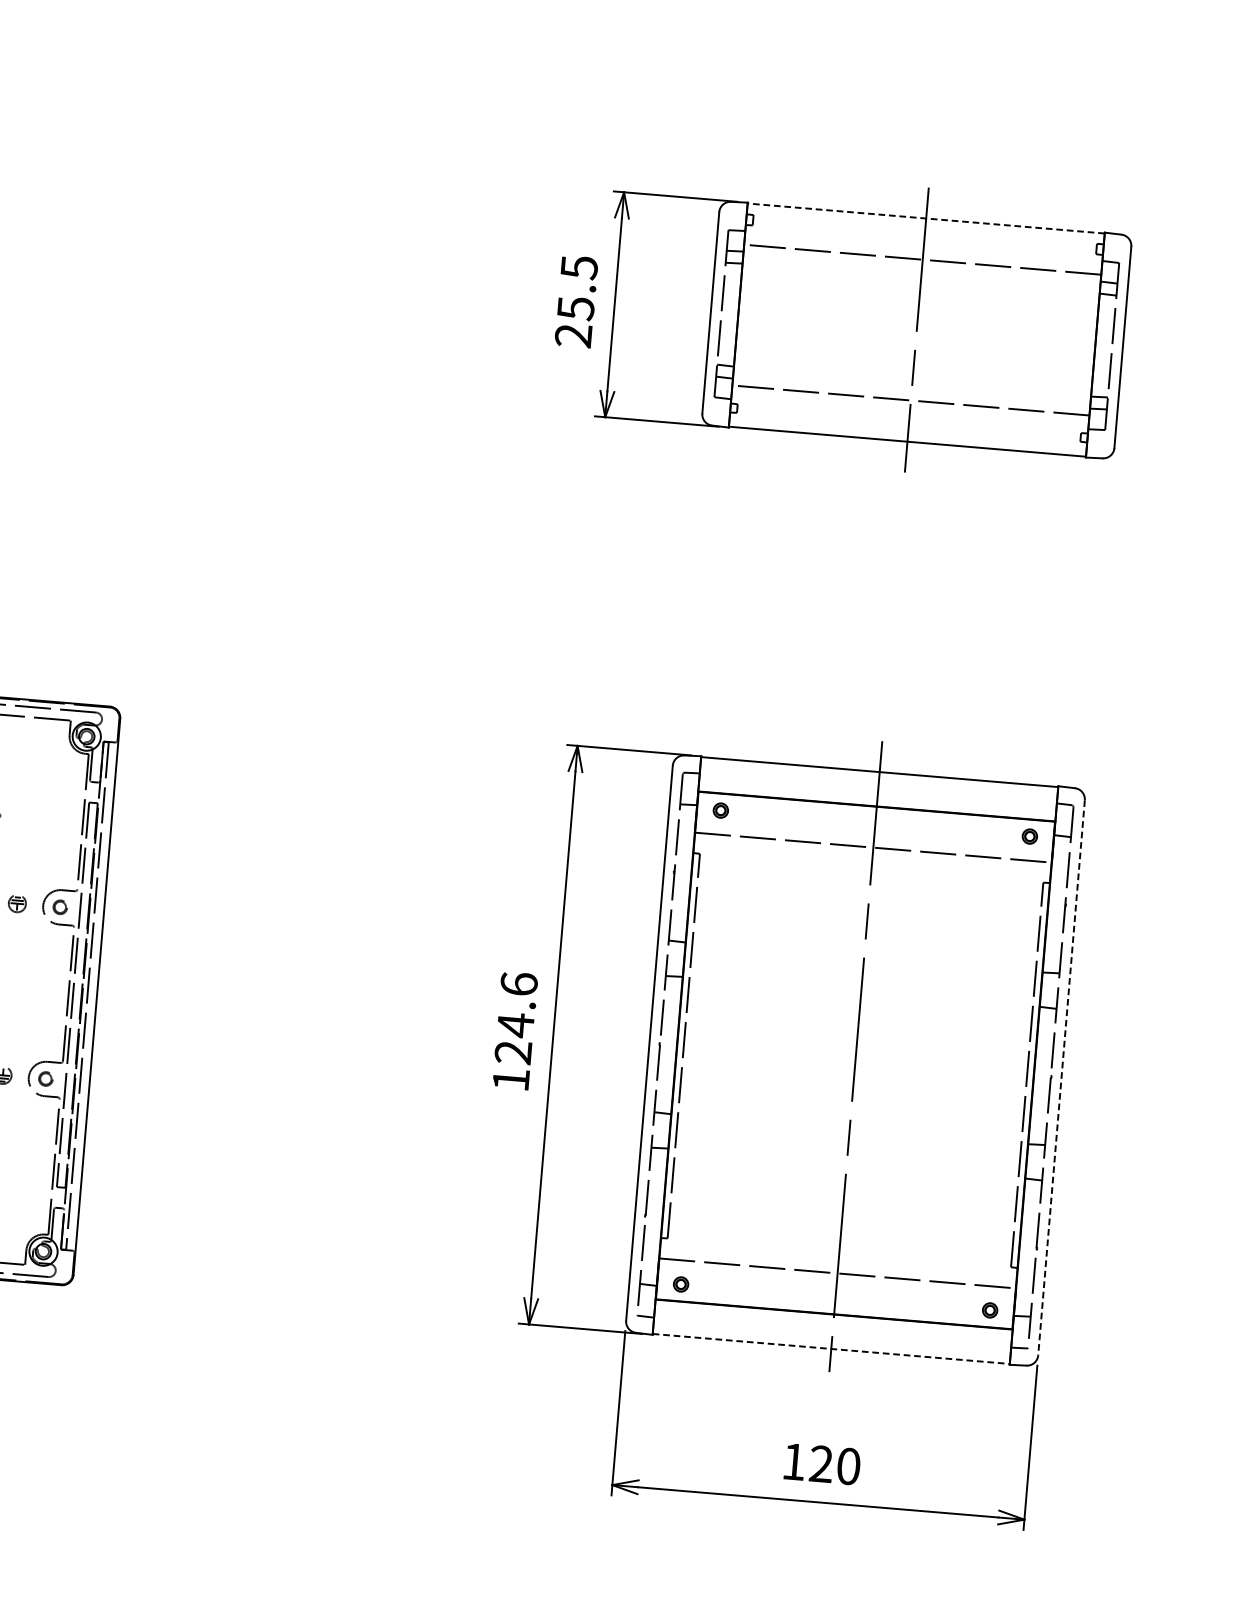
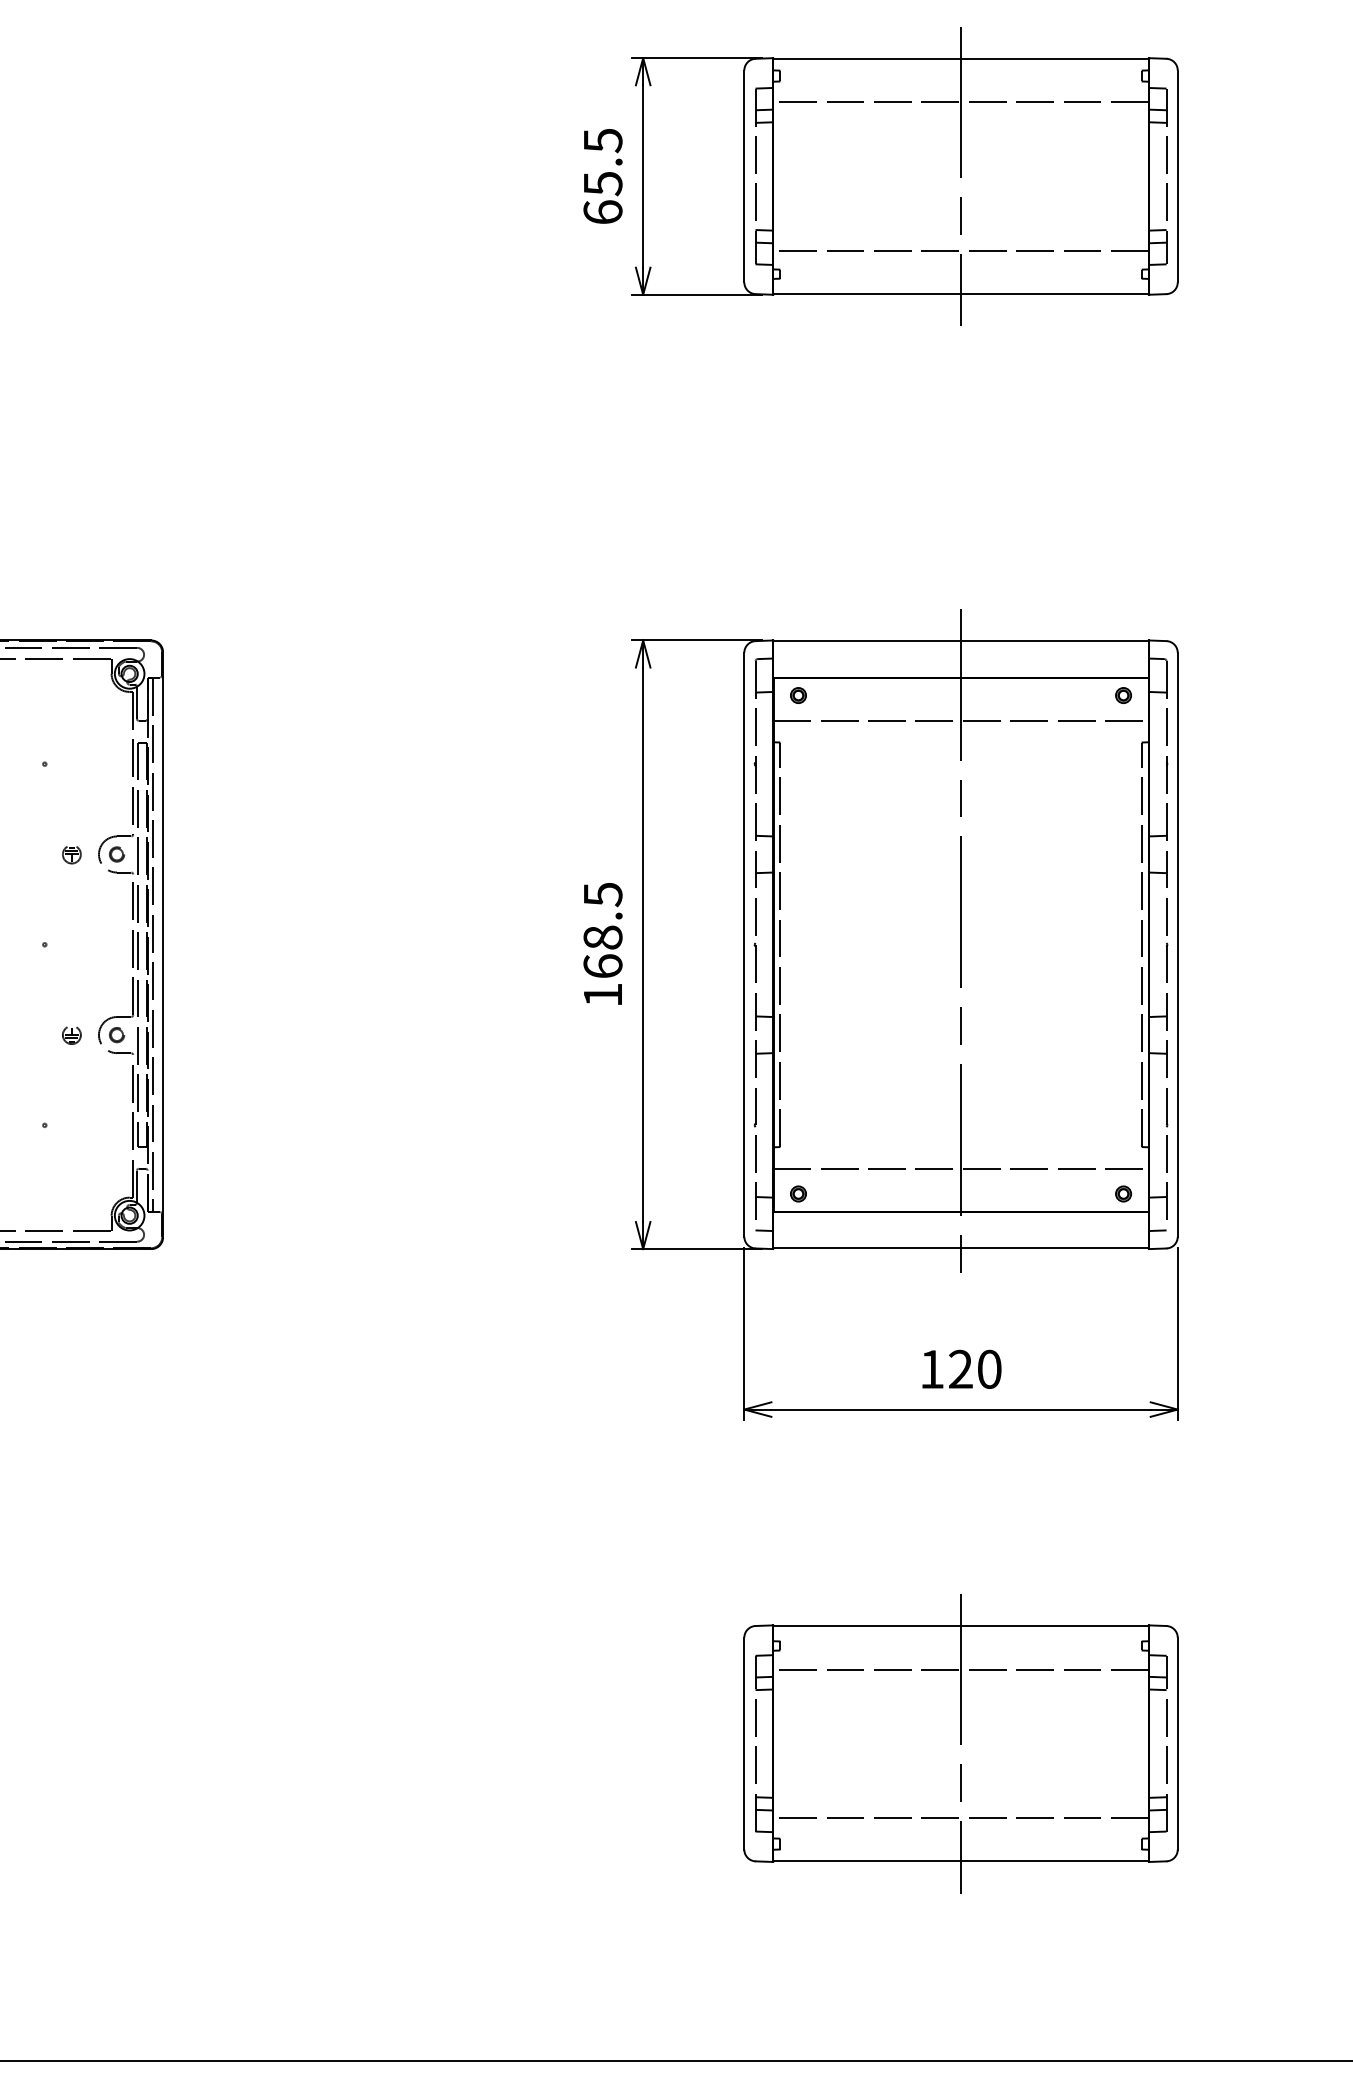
line: (926, 218) -> (961, 59), dashed -> solid
text: (573, 335) -> (602, 212), 25.5 -> 65.5
text: (515, 1018) -> (602, 930), 124.6 -> 168.5
line: (1061, 1077) -> (1177, 944), dashed -> solid
line: (831, 1349) -> (961, 1248), dashed -> solid

